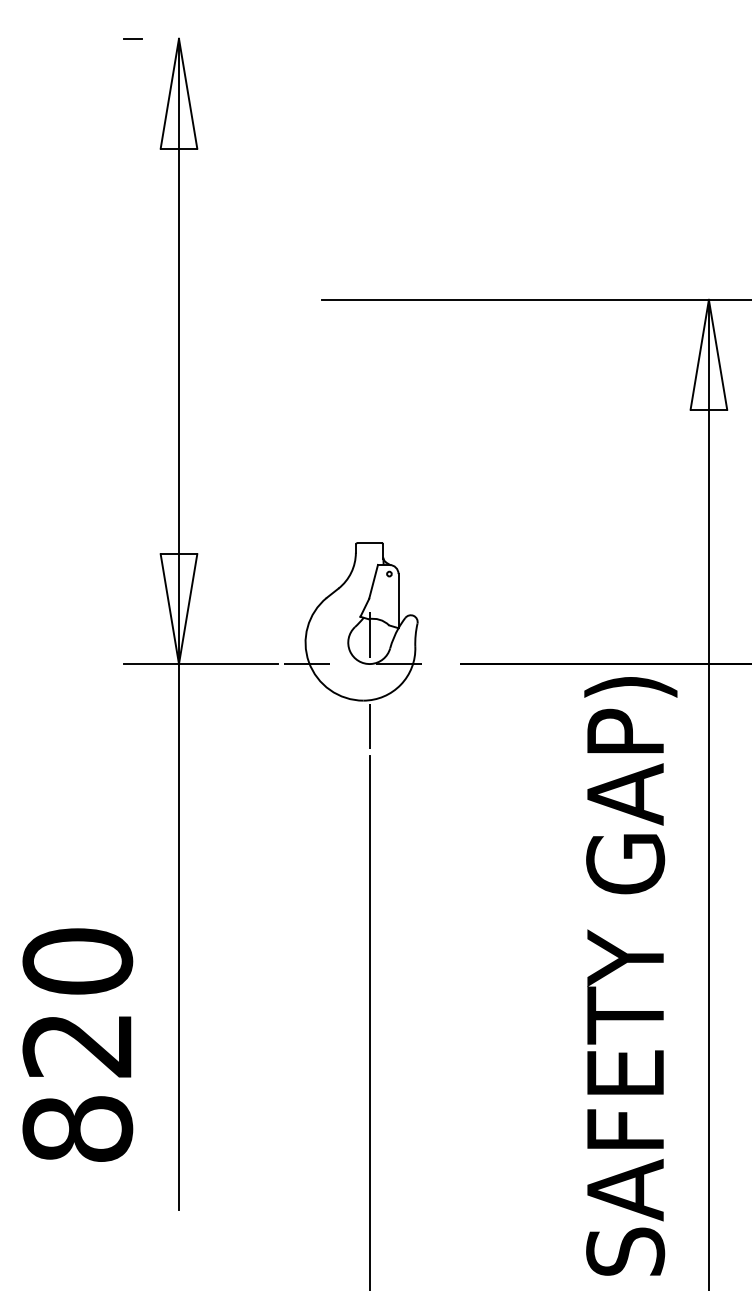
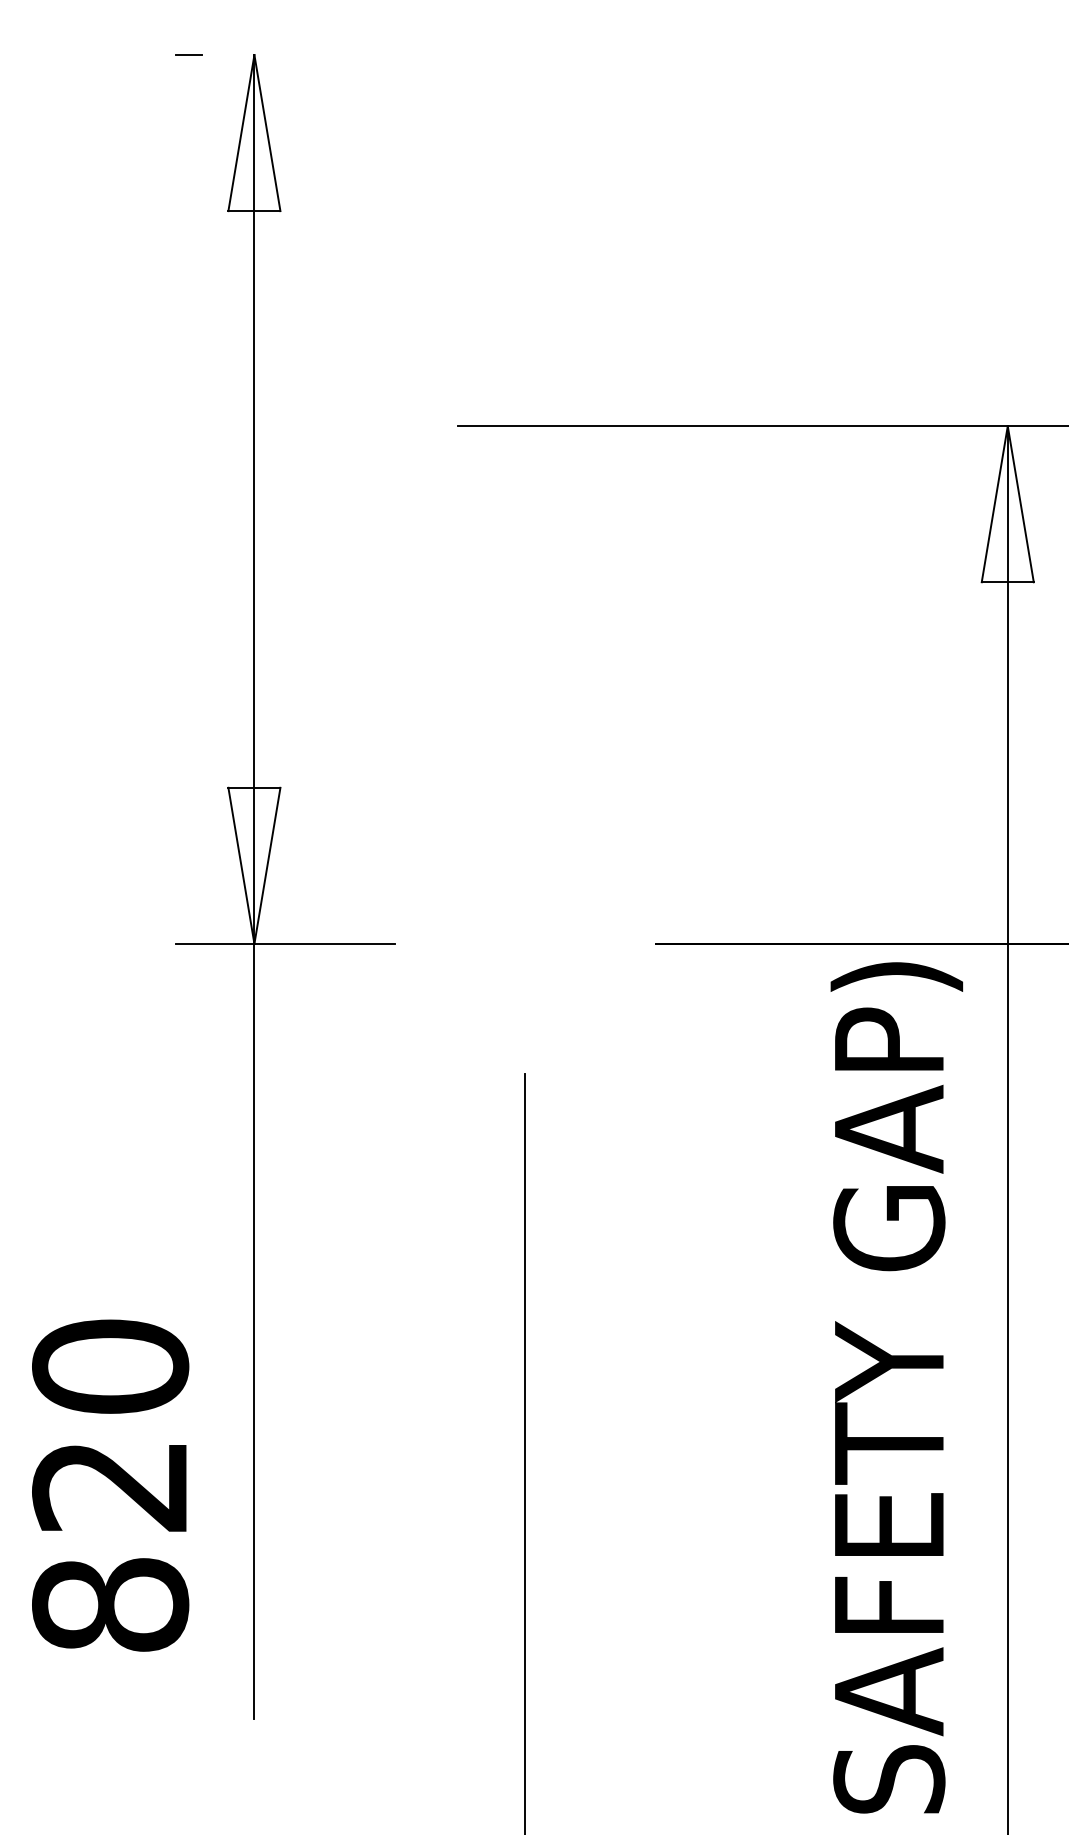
part: (352, 645) -> (501, 917), removed

